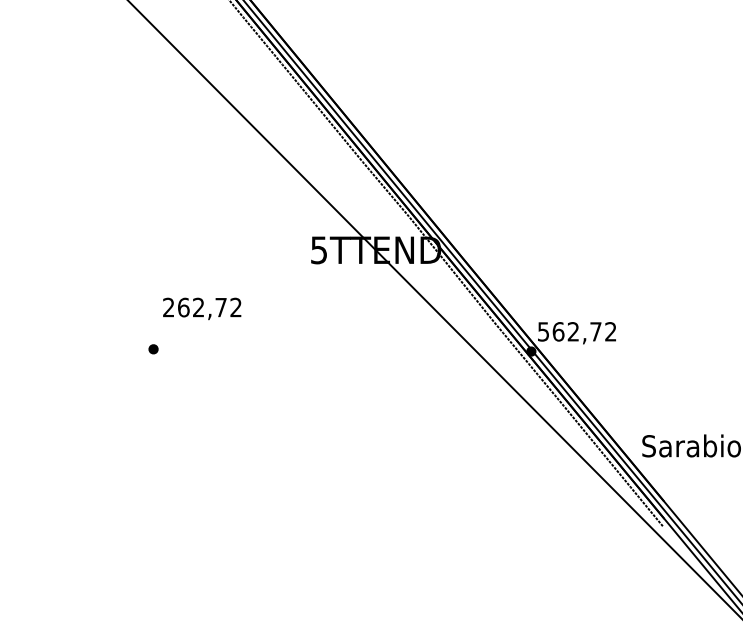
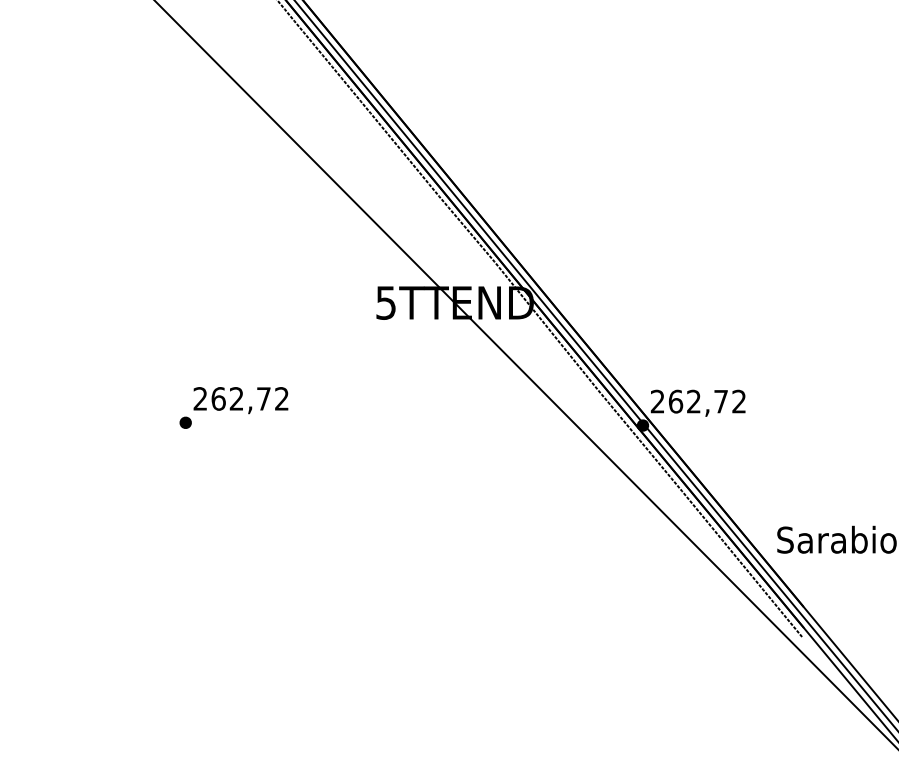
text: (202, 308) -> (241, 400), moved
text: (543, 331) -> (657, 401), 562,72 -> 262,72

